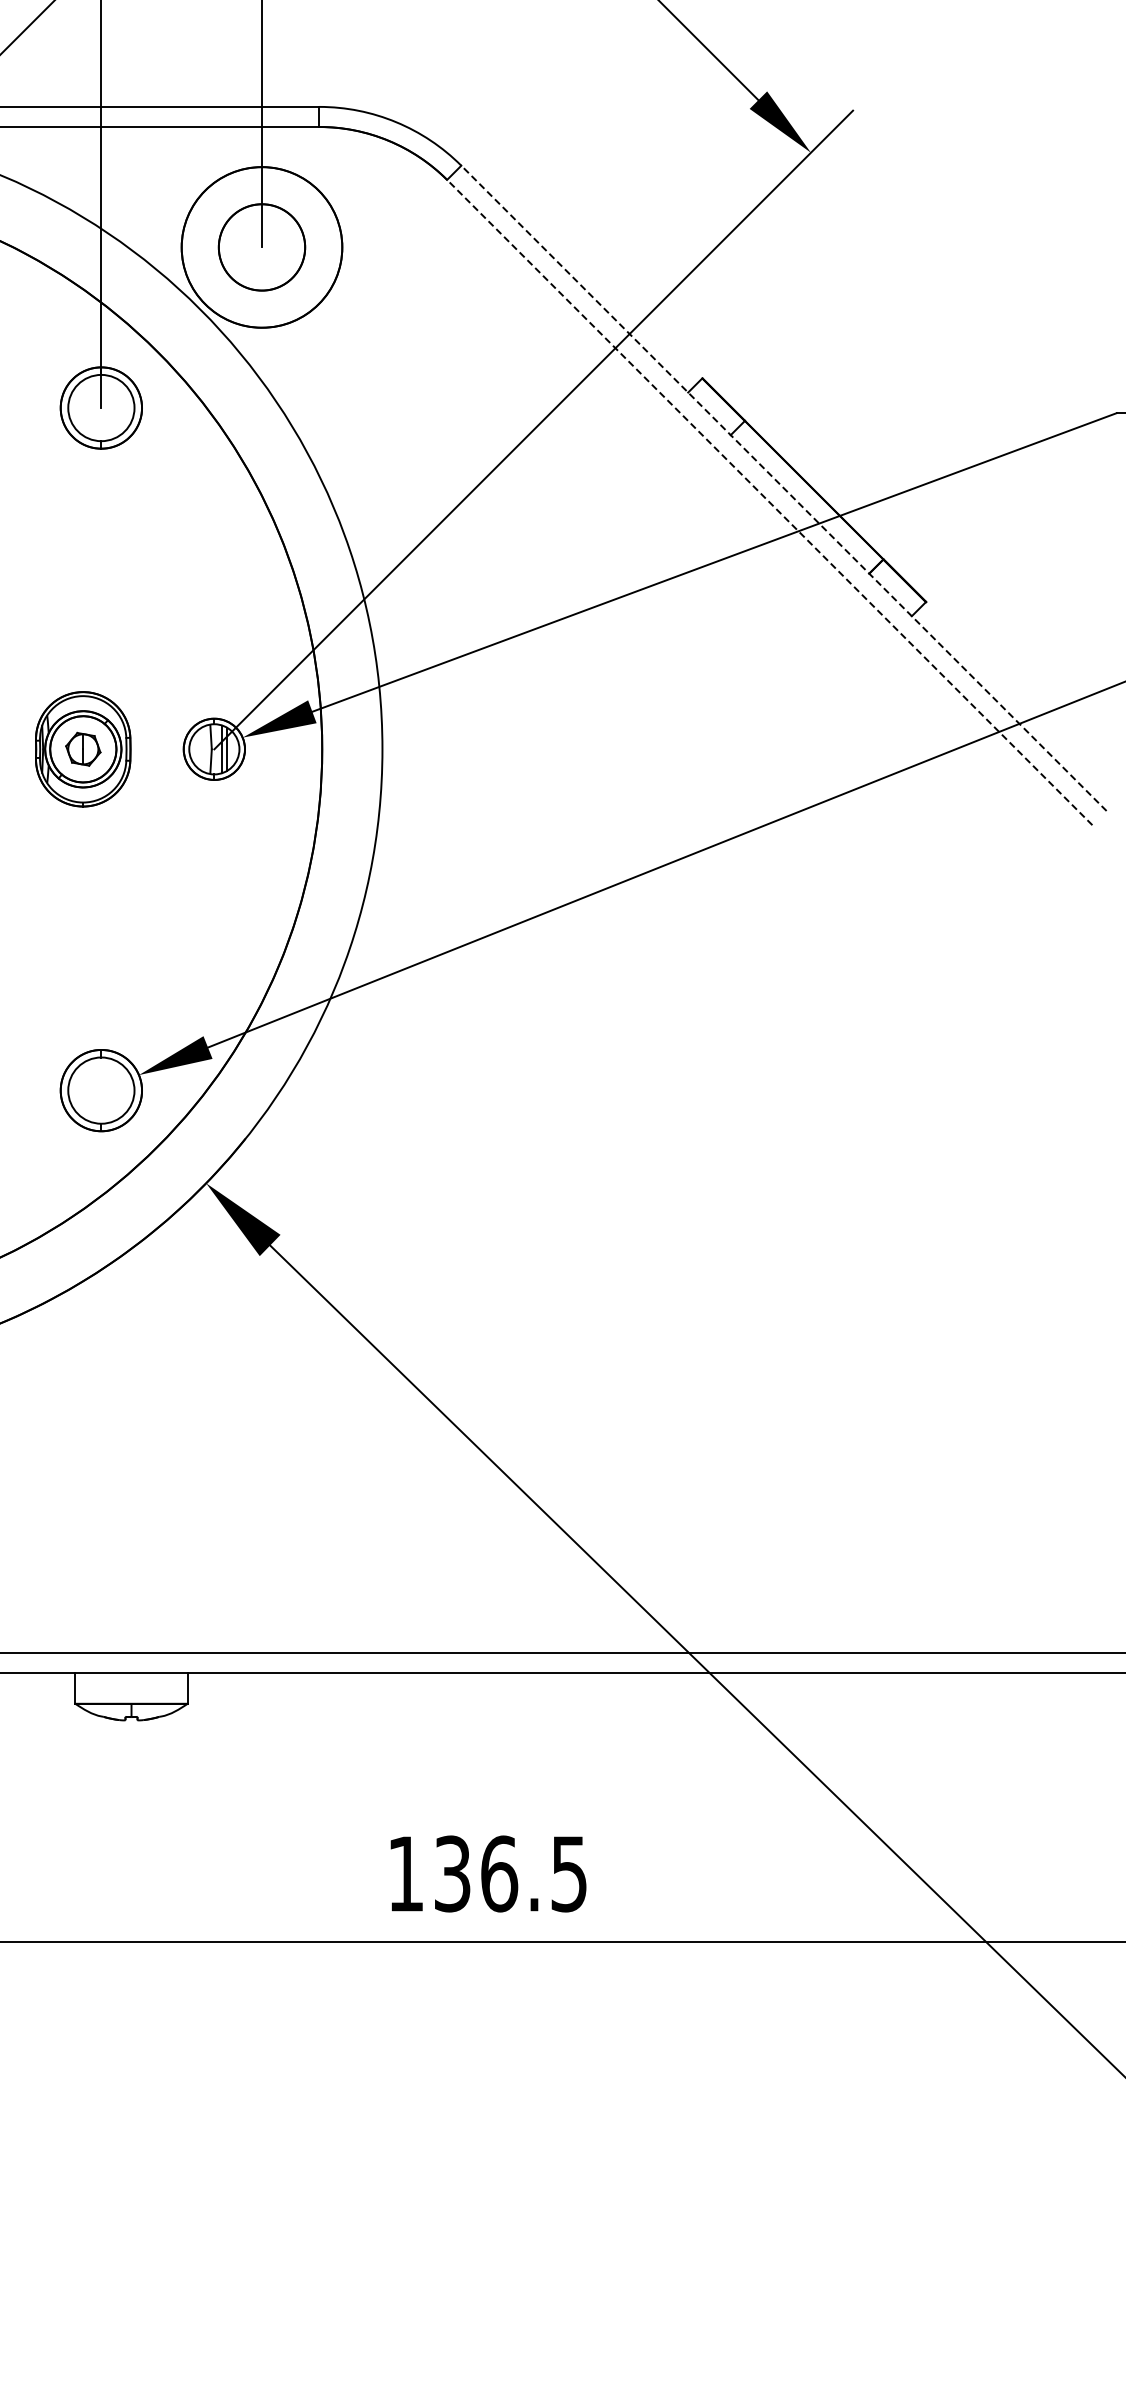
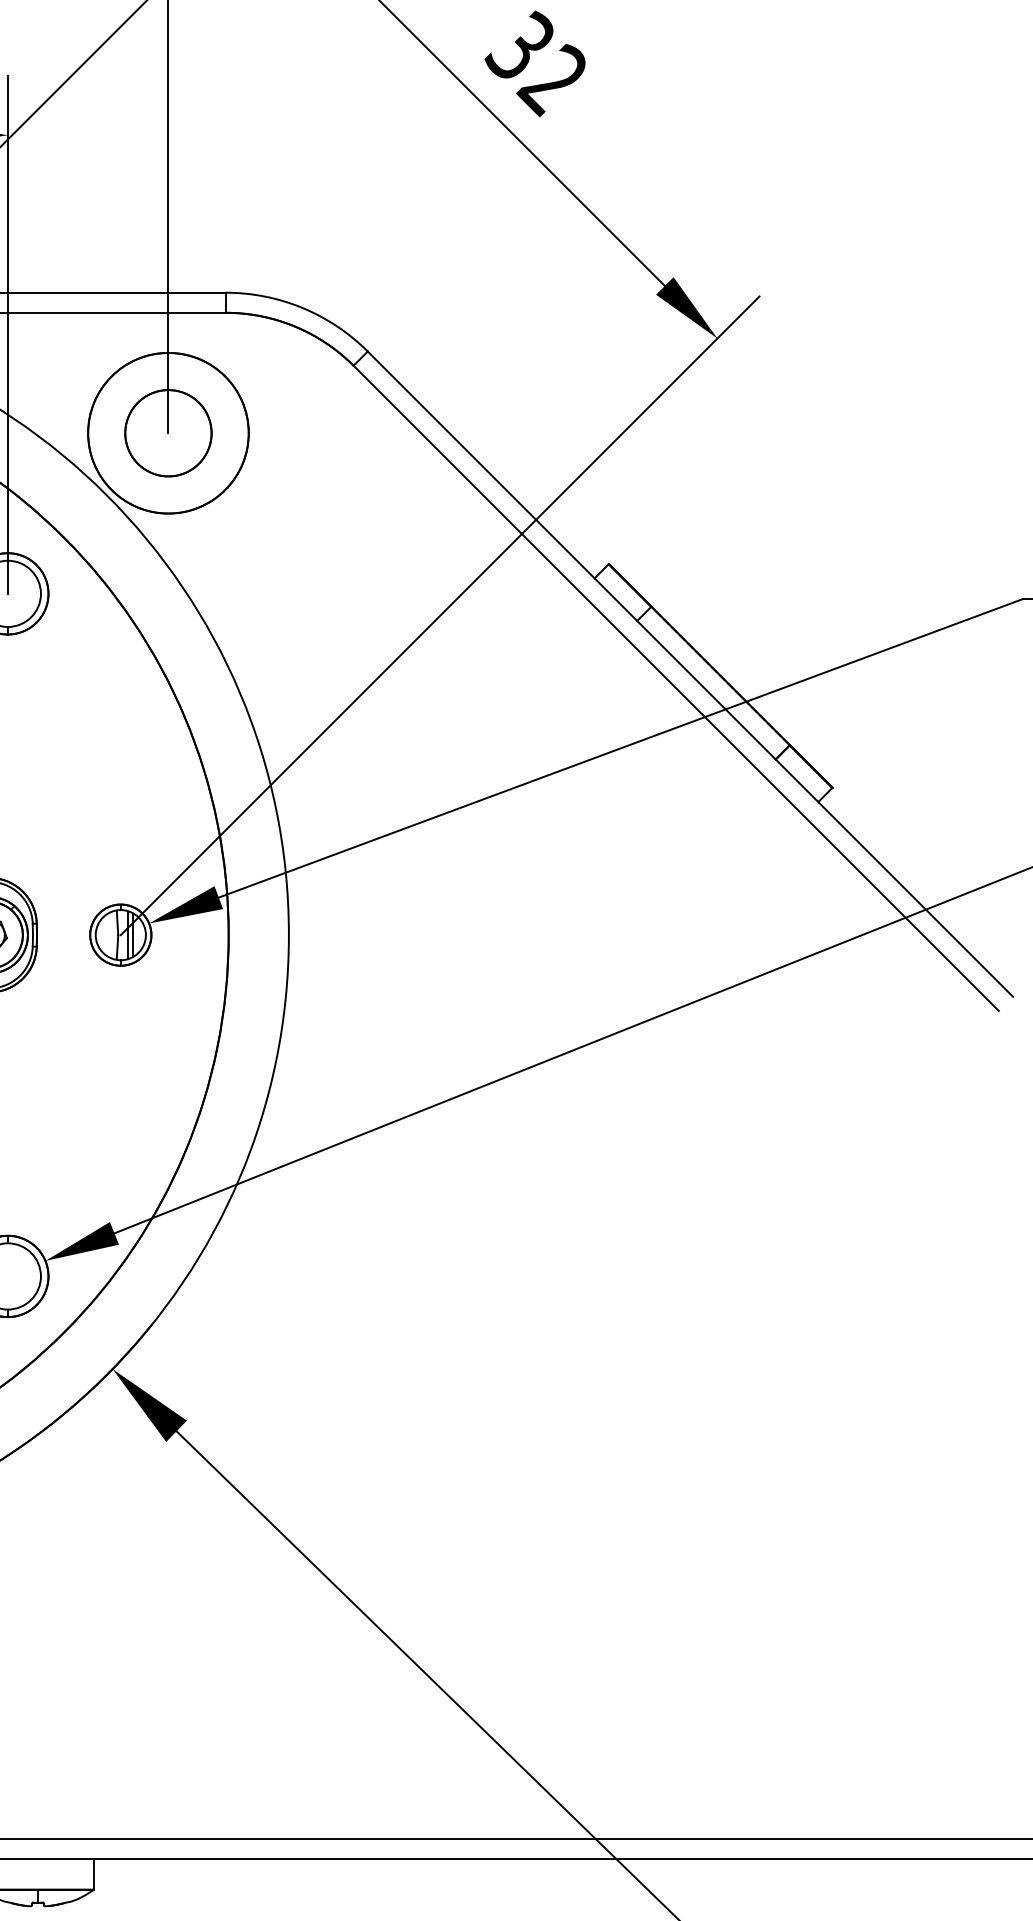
line: (783, 488) -> (689, 674), dashed -> solid
line: (769, 502) -> (675, 688), dashed -> solid

